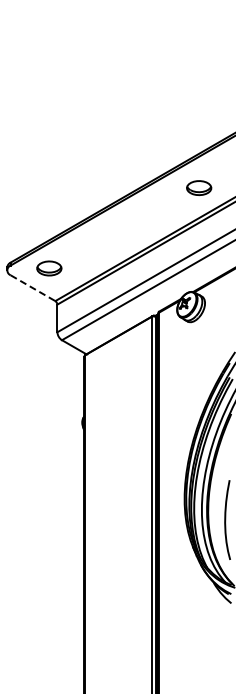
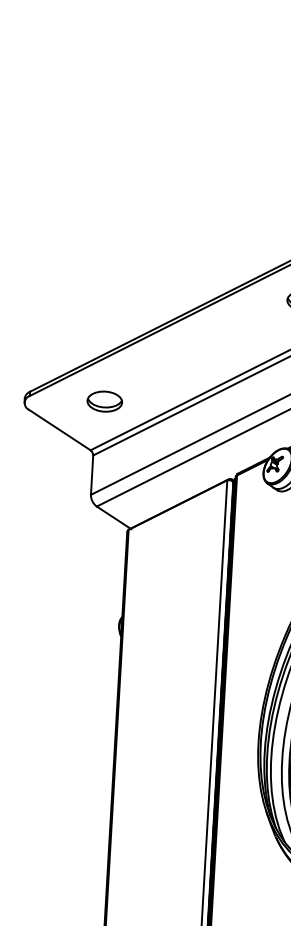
part: (49, 268) -> (105, 401), moved
line: (33, 288) -> (60, 430), dashed -> solid

